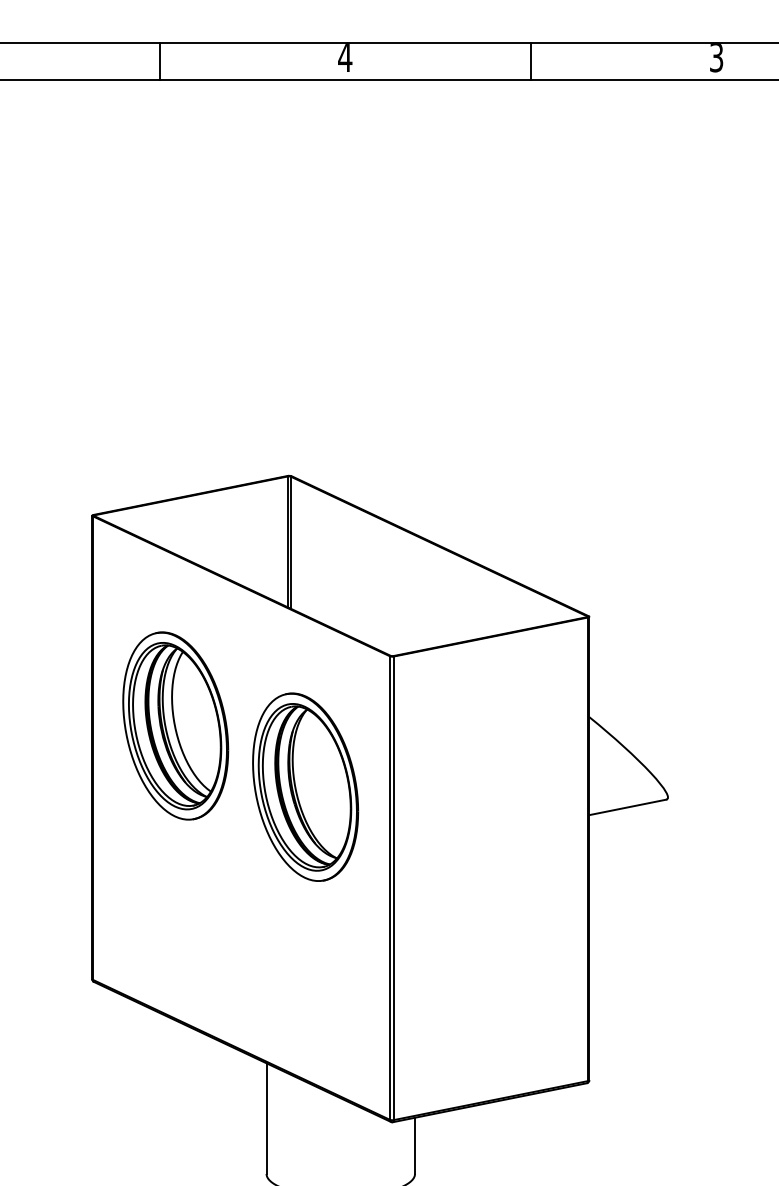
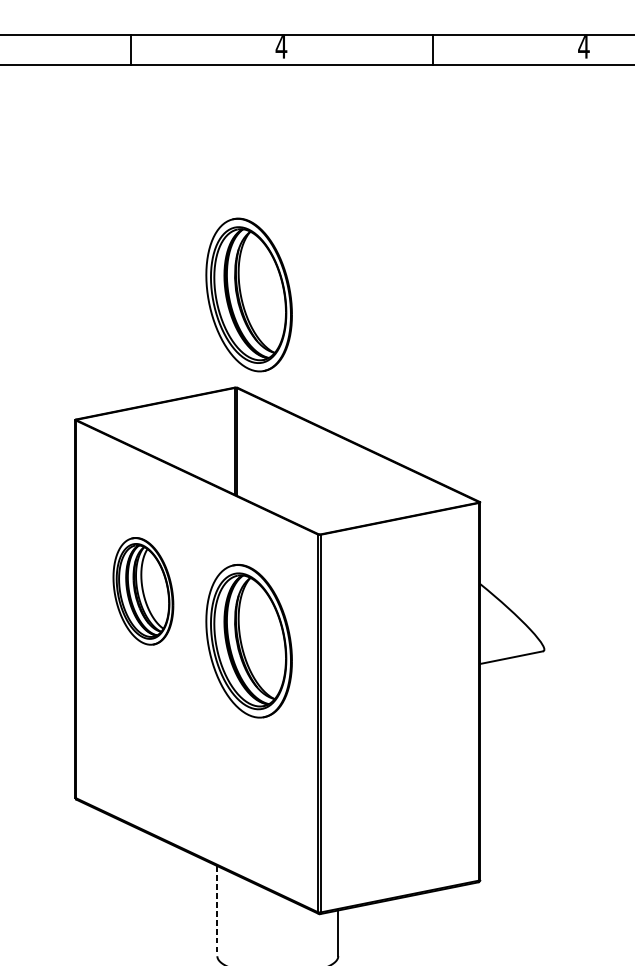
text: (716, 58) -> (583, 47), 3 -> 4
part: (305, 361) -> (249, 294), added
part: (175, 725) -> (143, 590), size x0.7
line: (266, 1119) -> (217, 911), solid -> dashed

